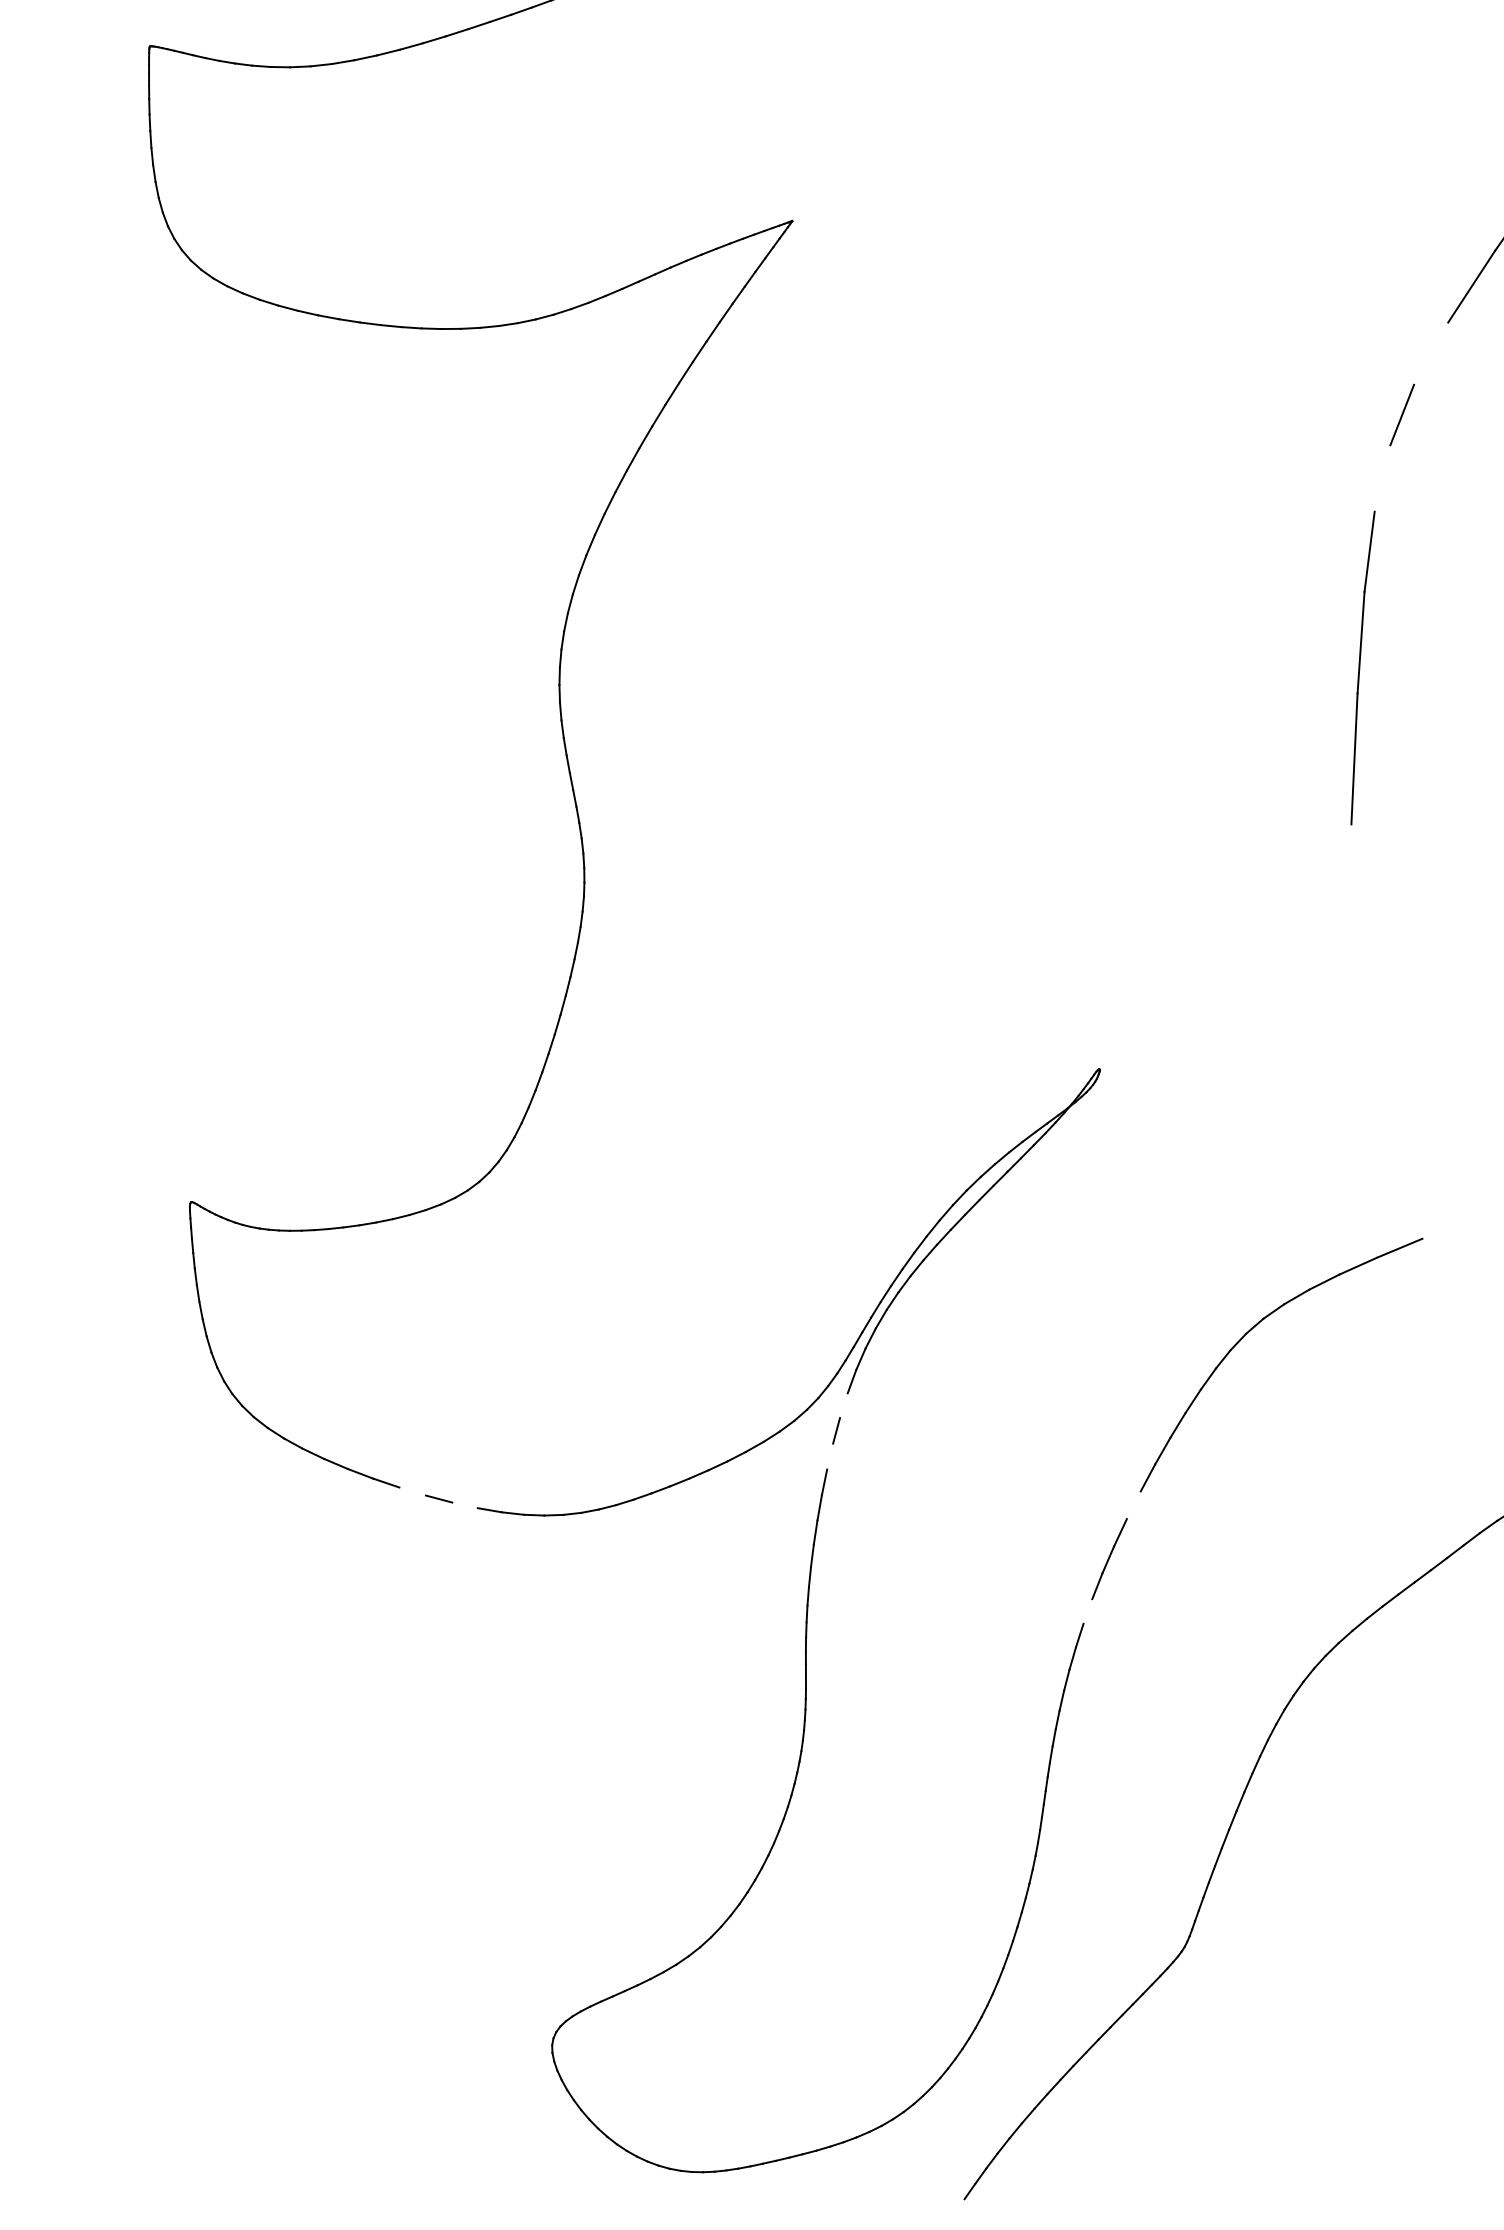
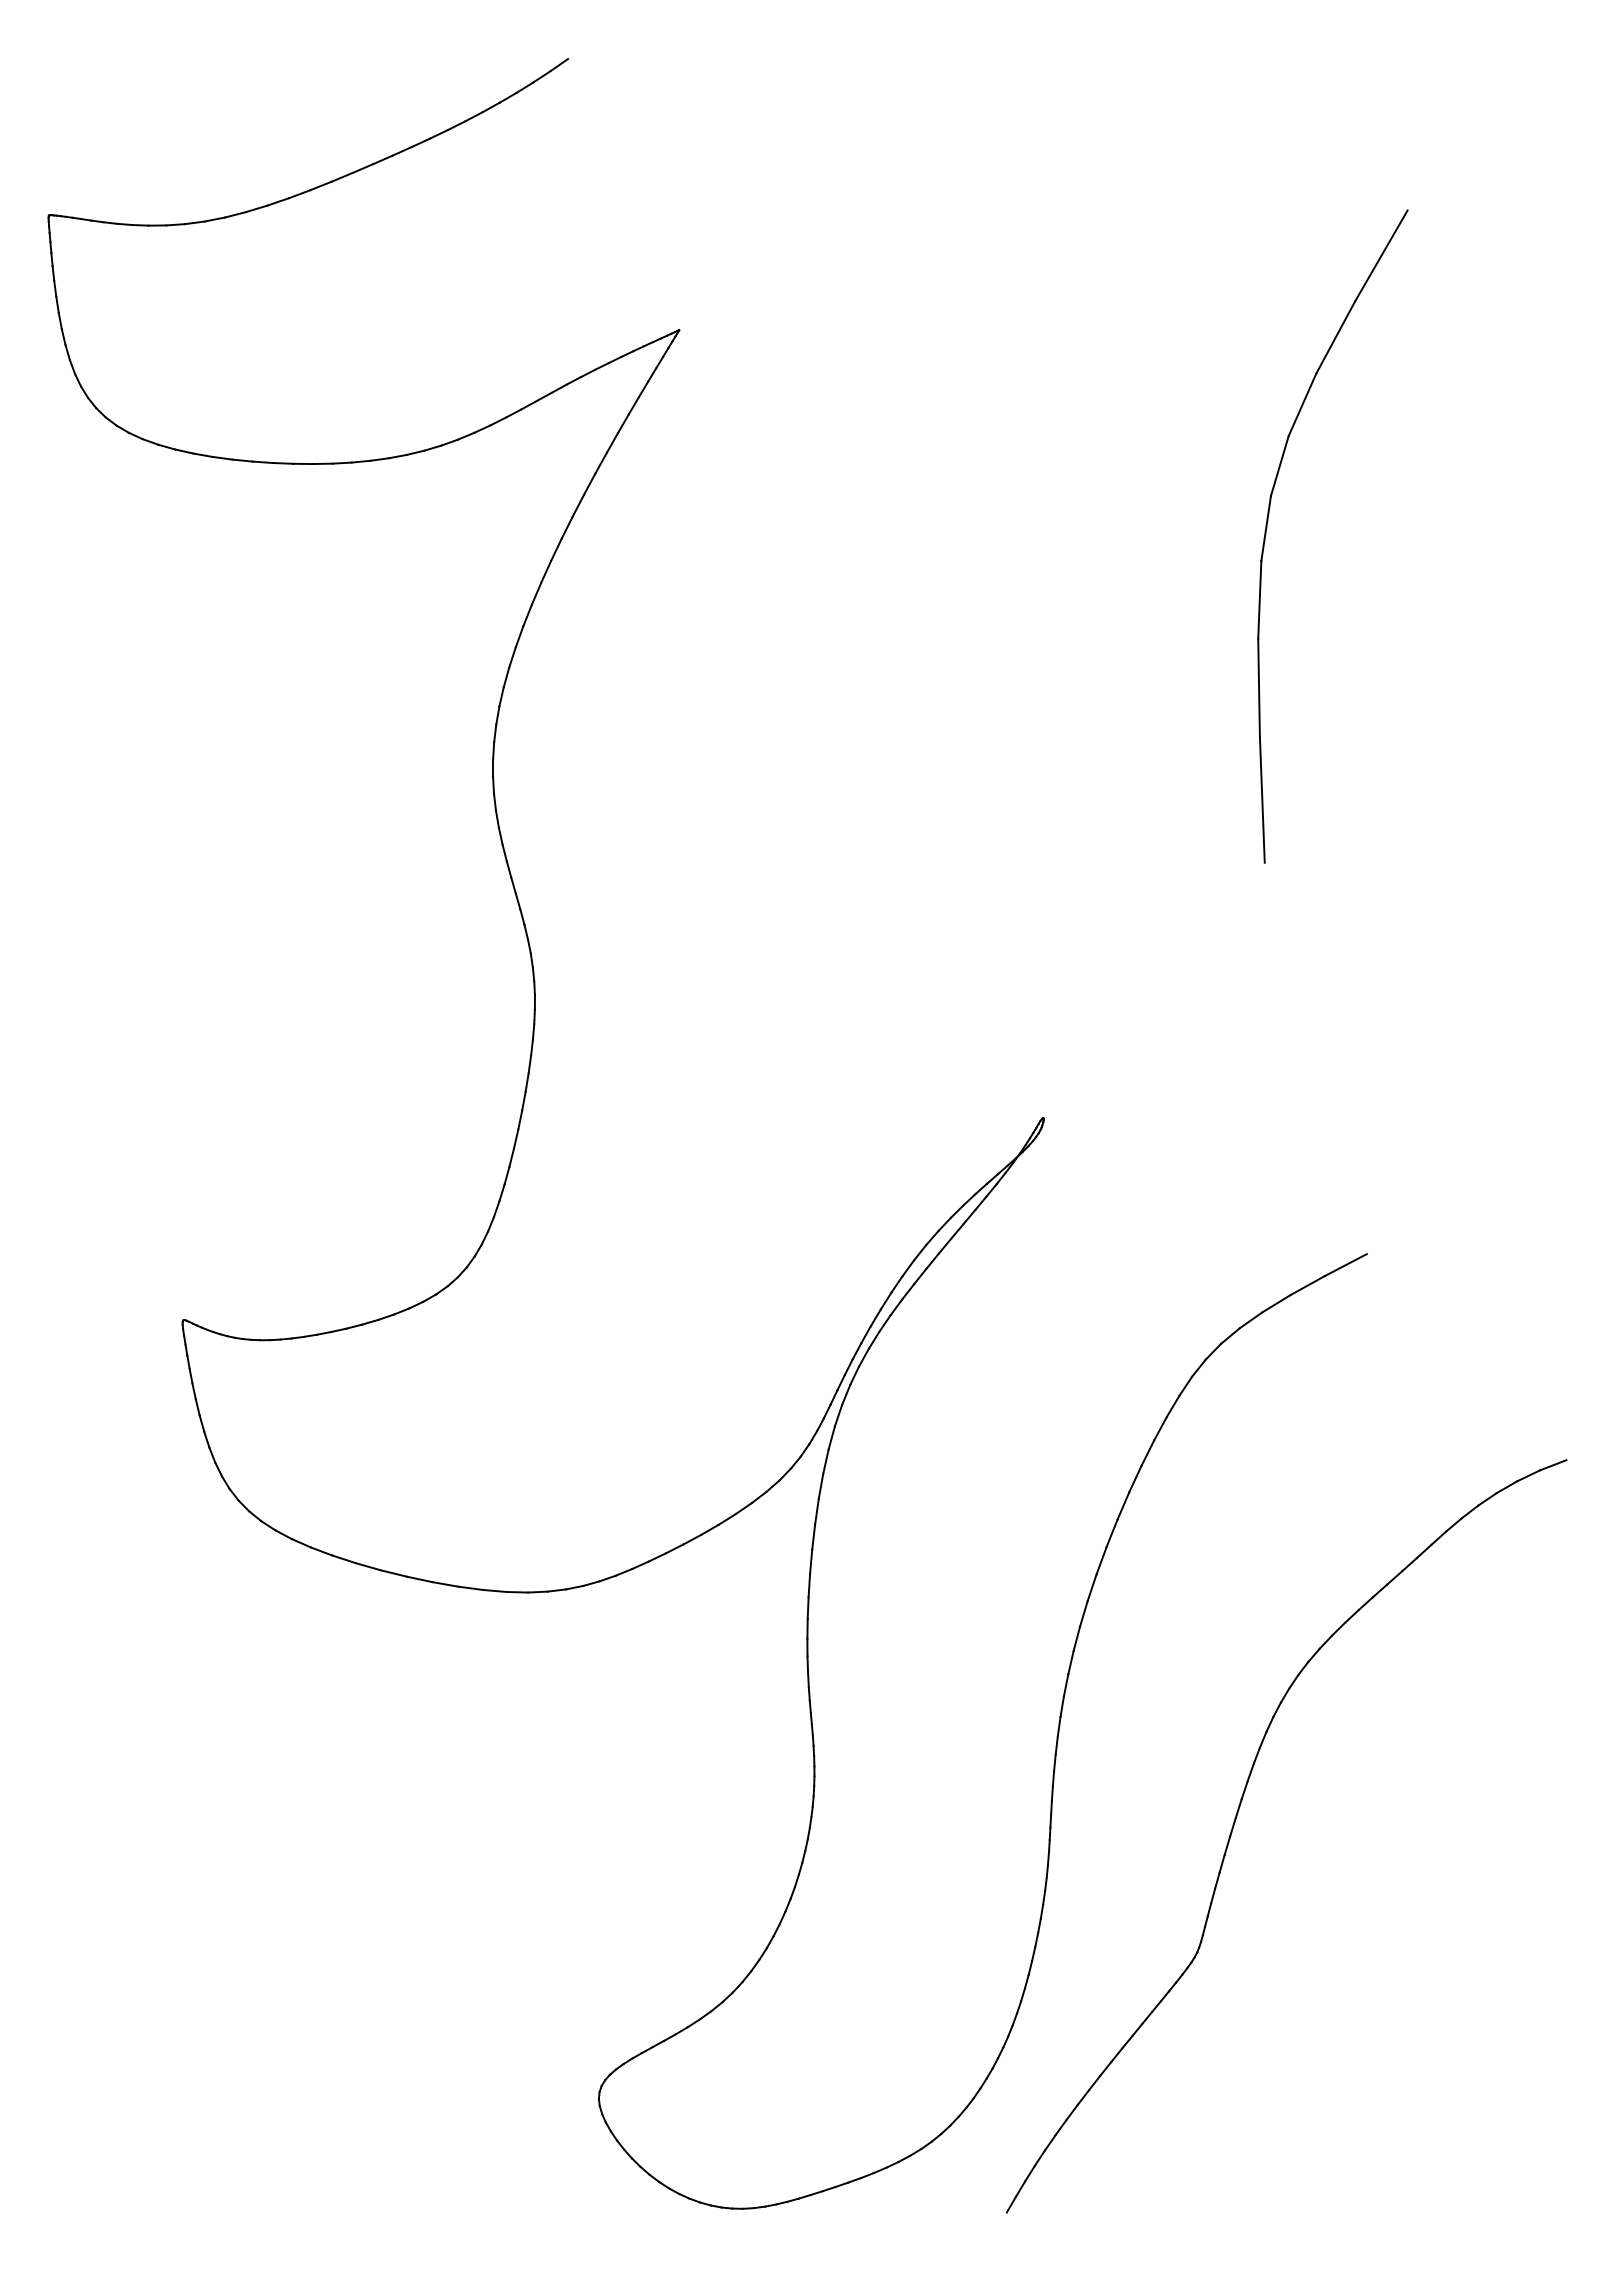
line: (1431, 353) -> (1302, 404), added
line: (1381, 478) -> (1265, 528), added
line: (843, 1405) -> (825, 1461), added
line: (829, 1456) -> (816, 1511), added
line: (412, 1491) -> (419, 1579), added
line: (464, 1505) -> (470, 1588), added
line: (1133, 1505) -> (1111, 1533), added
line: (1087, 1611) -> (1076, 1638), added

